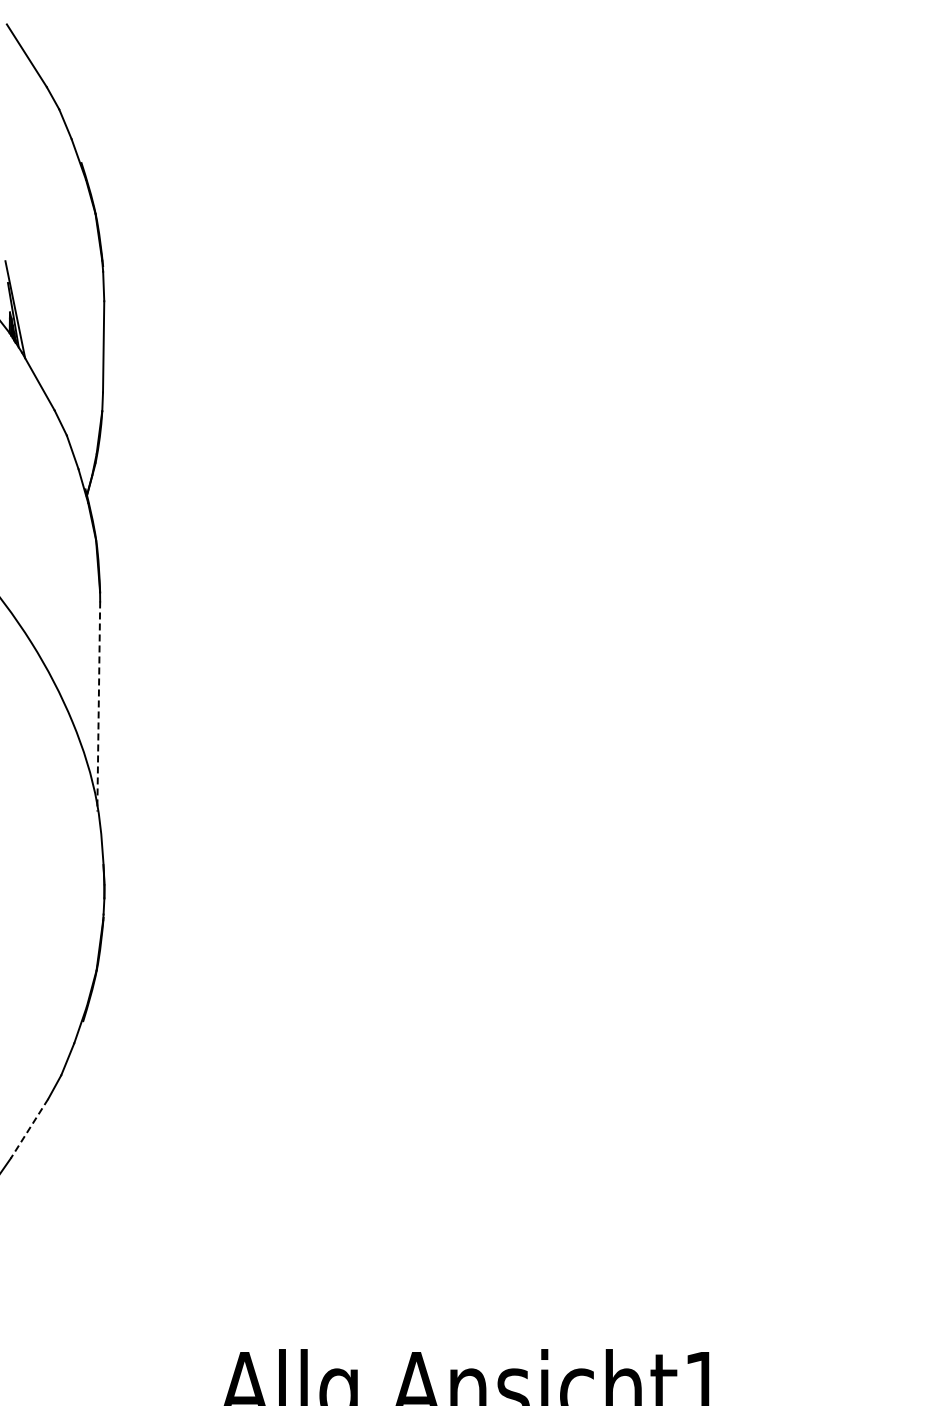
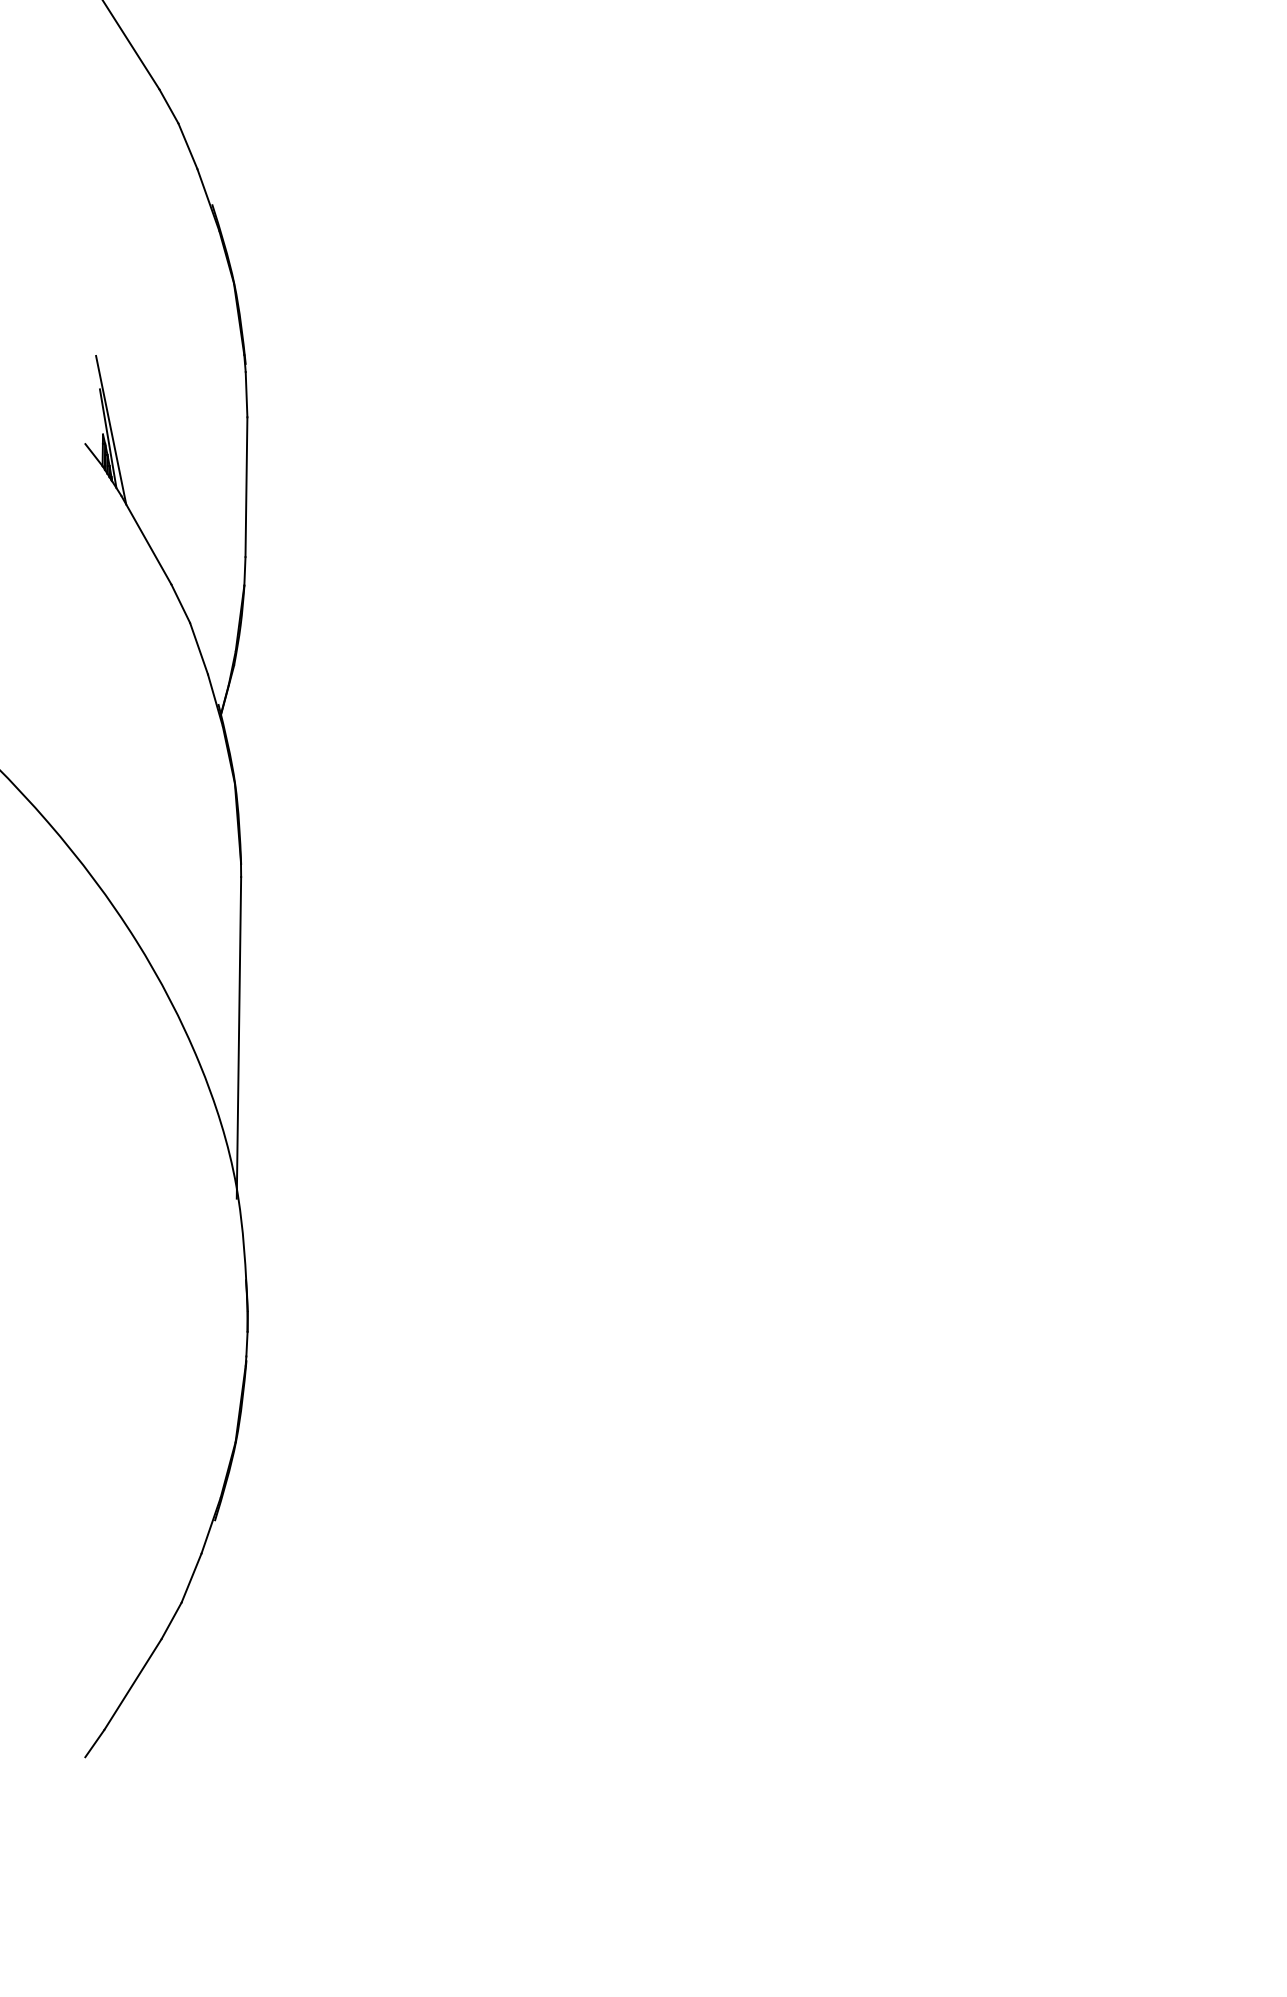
line: (98, 706) -> (238, 1037), dashed -> solid
line: (29, 1129) -> (132, 1685), dashed -> solid

